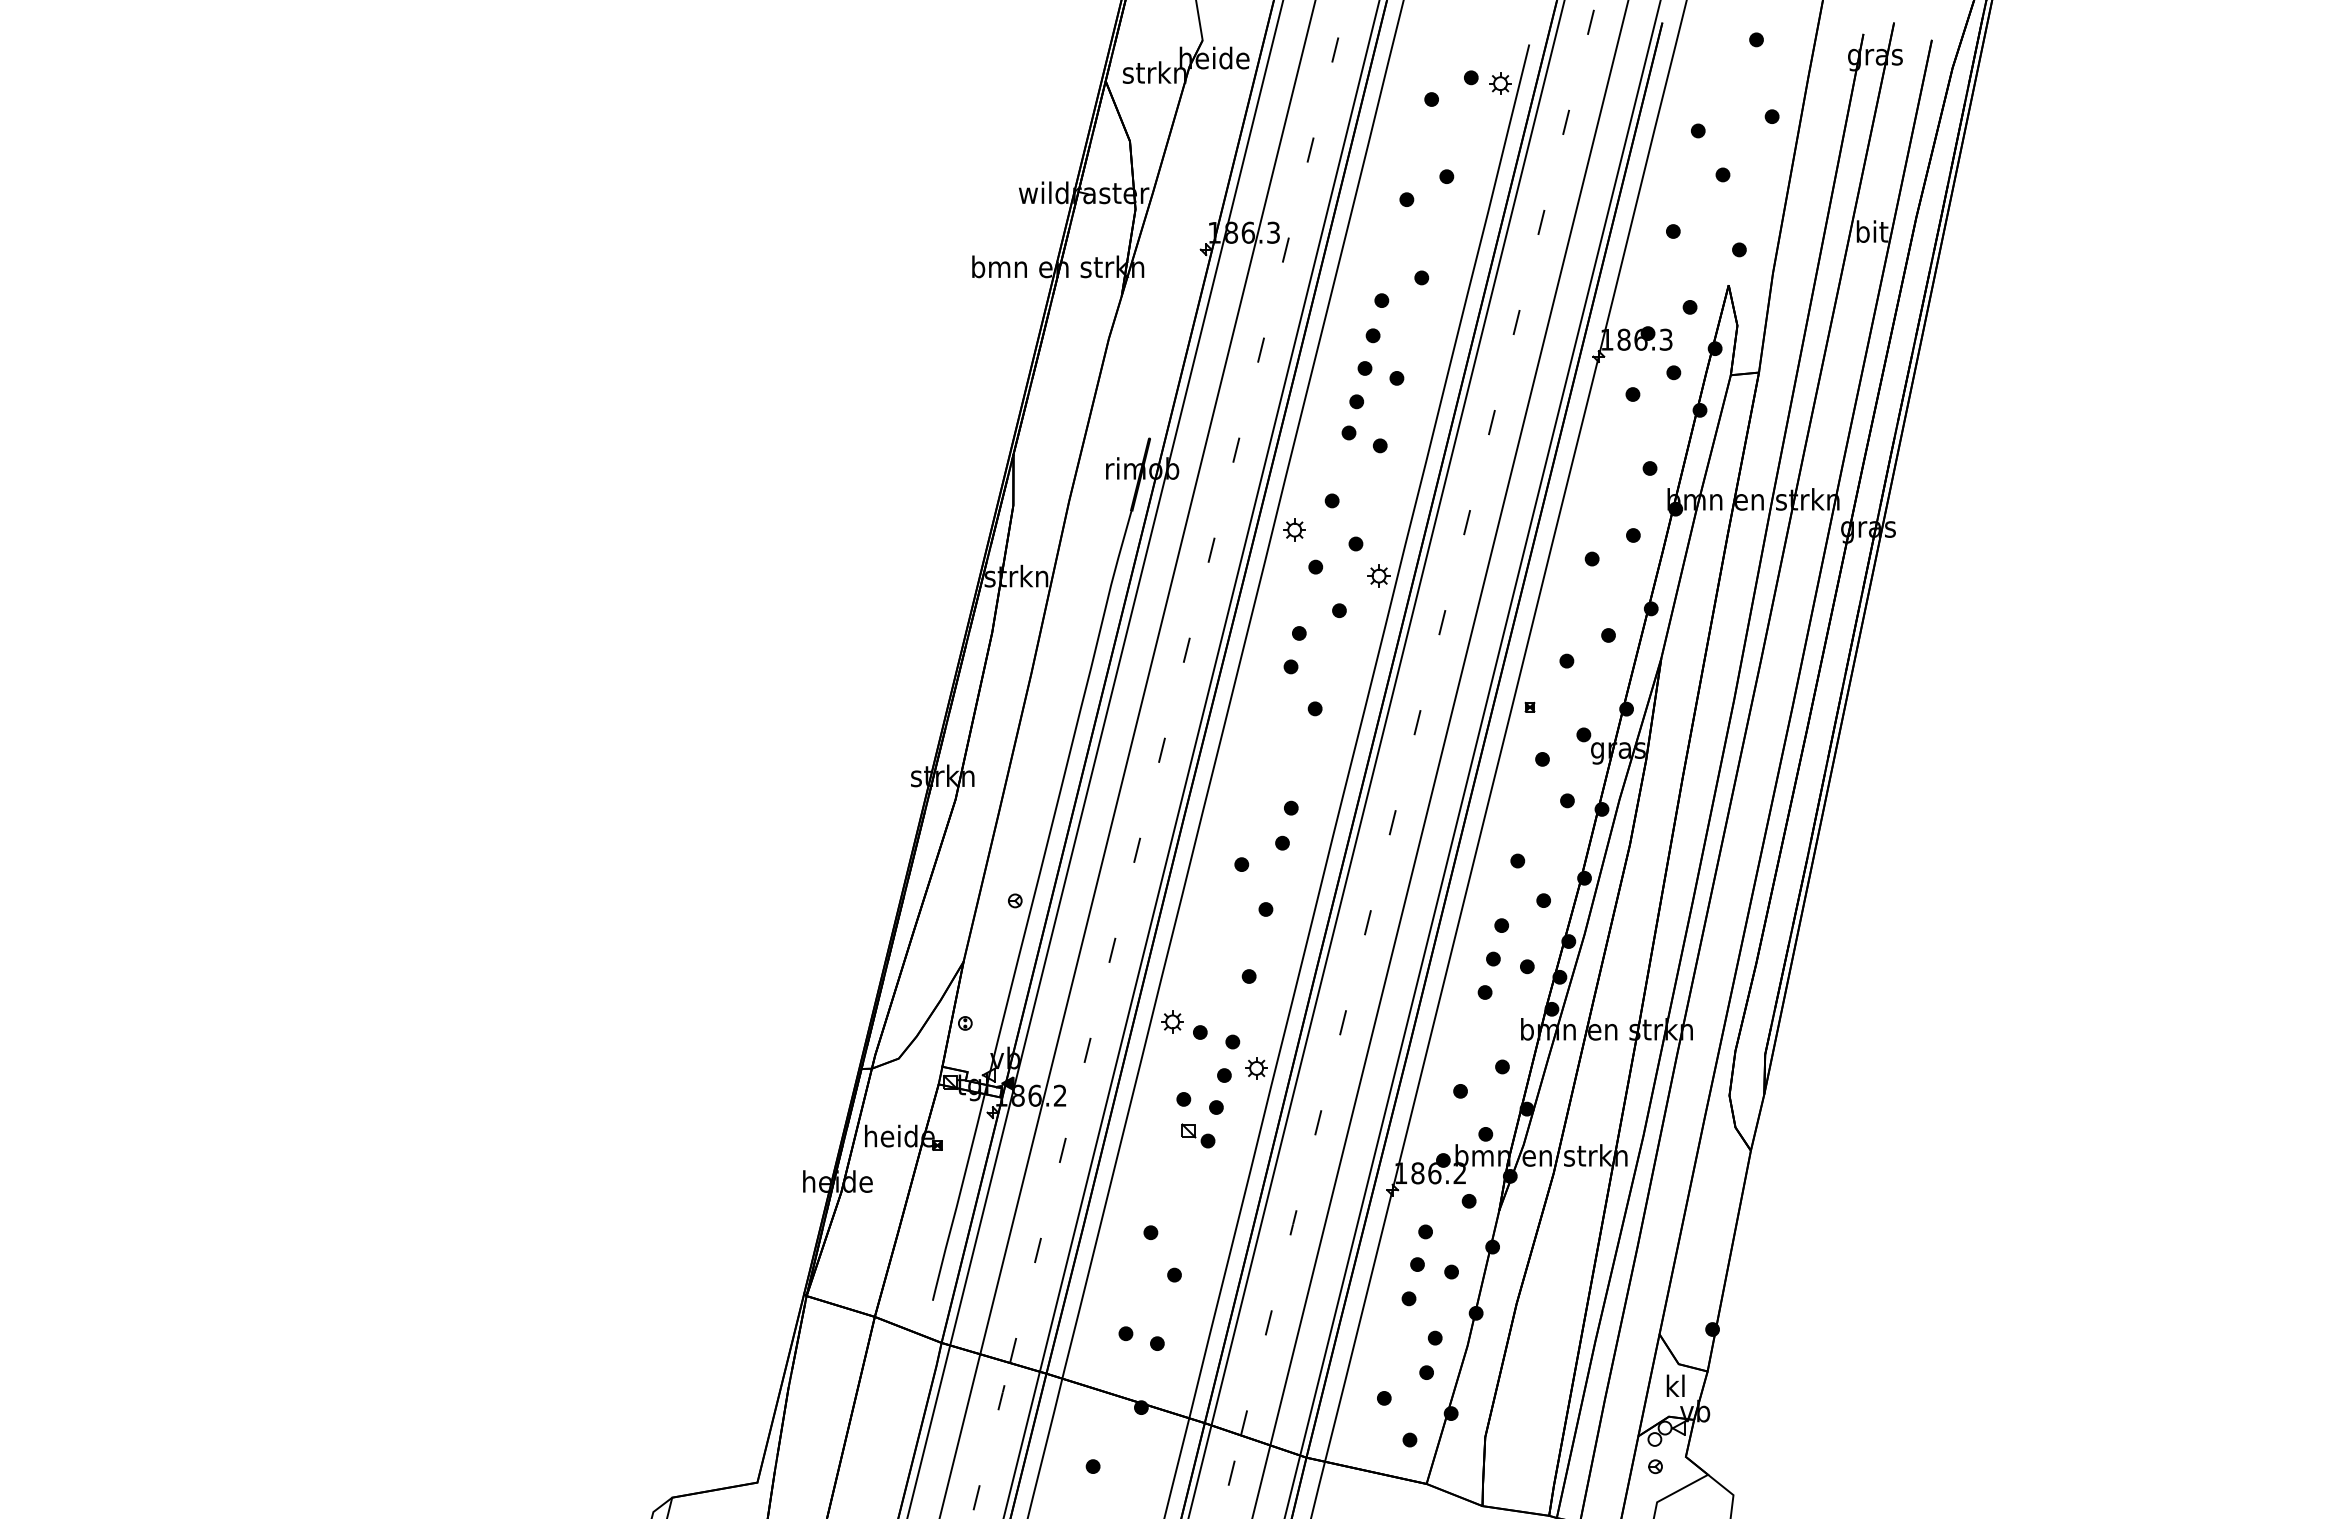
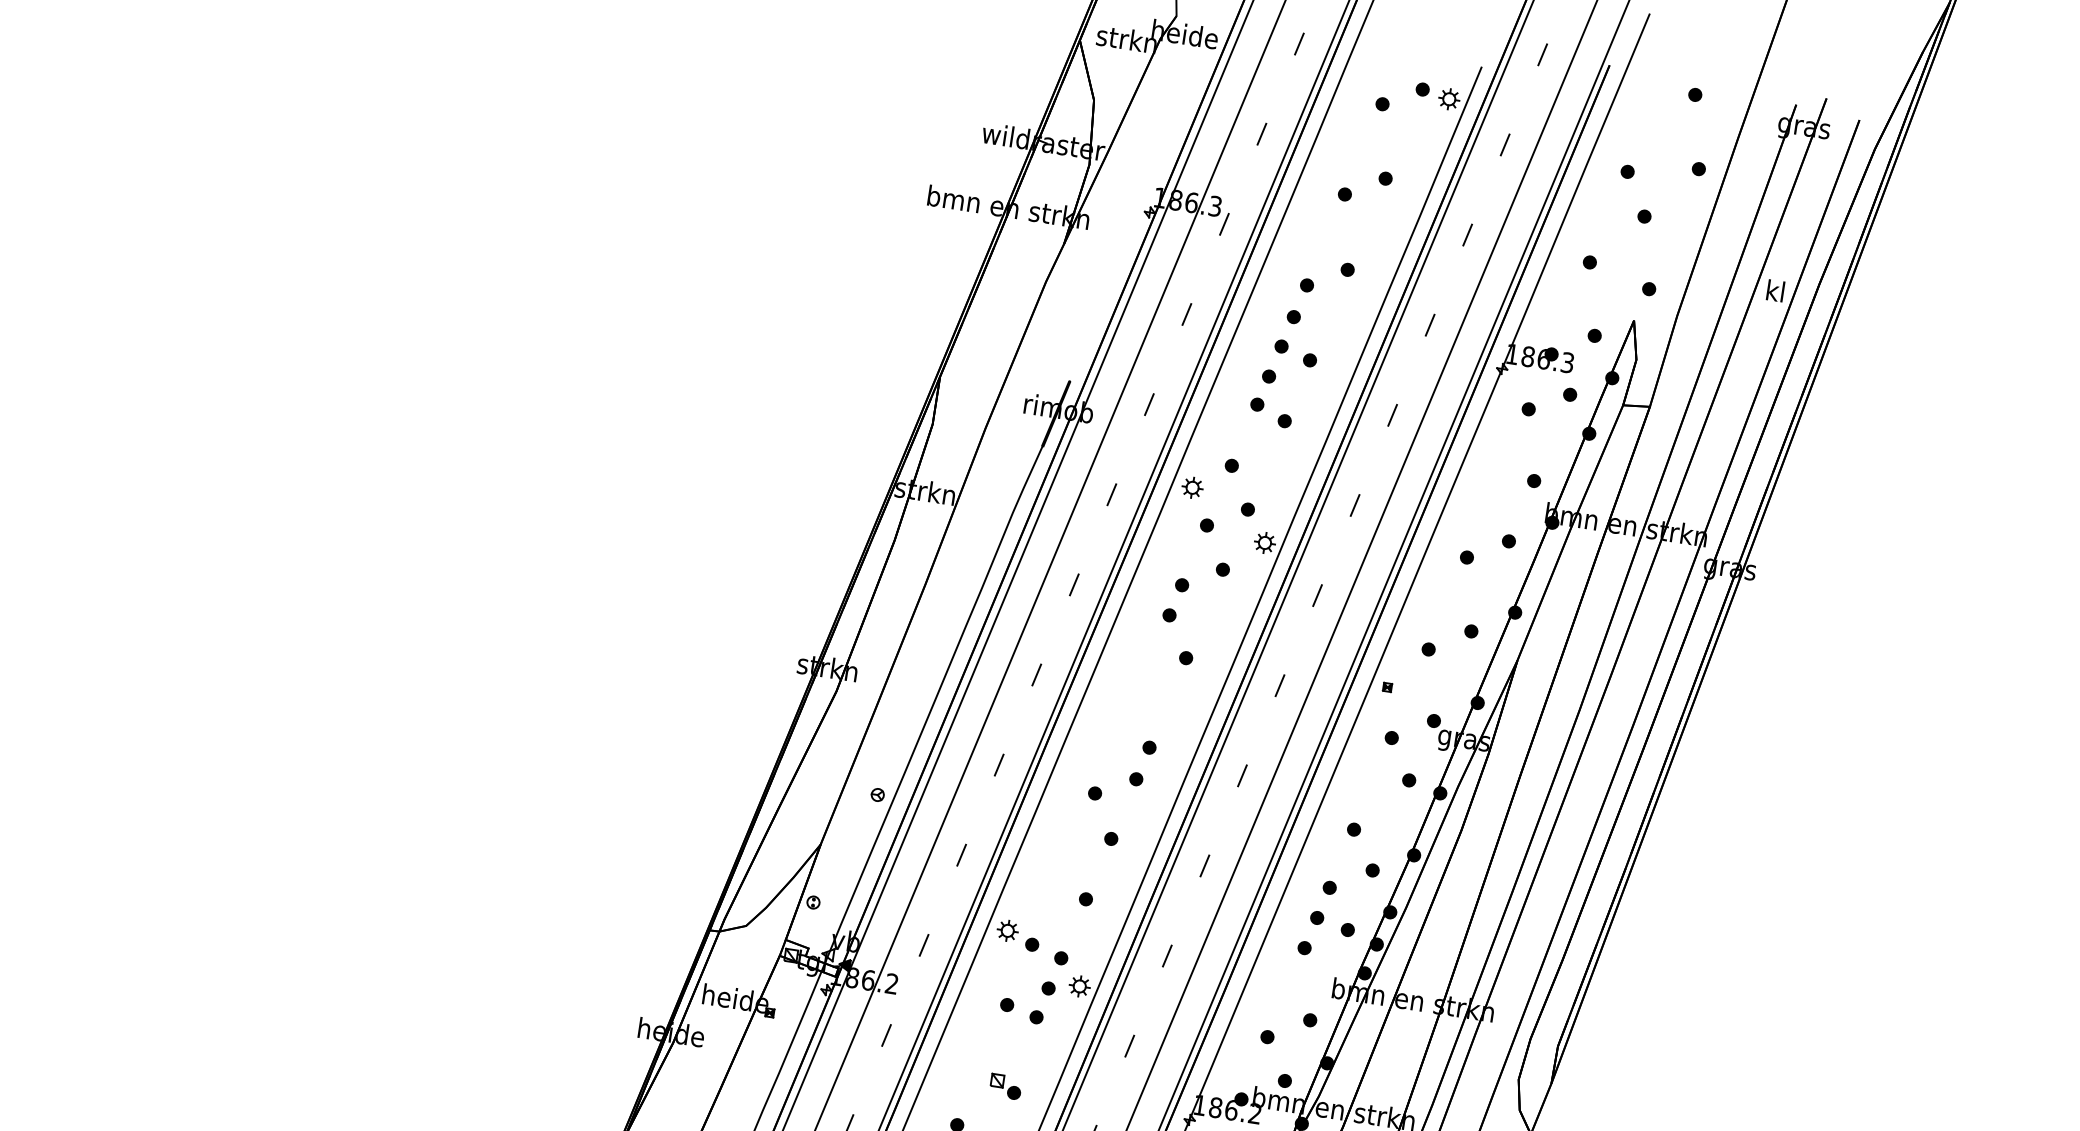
text: (1872, 231) -> (1776, 290), bit -> kl
part: (1198, 1135) -> (1005, 1086), moved

